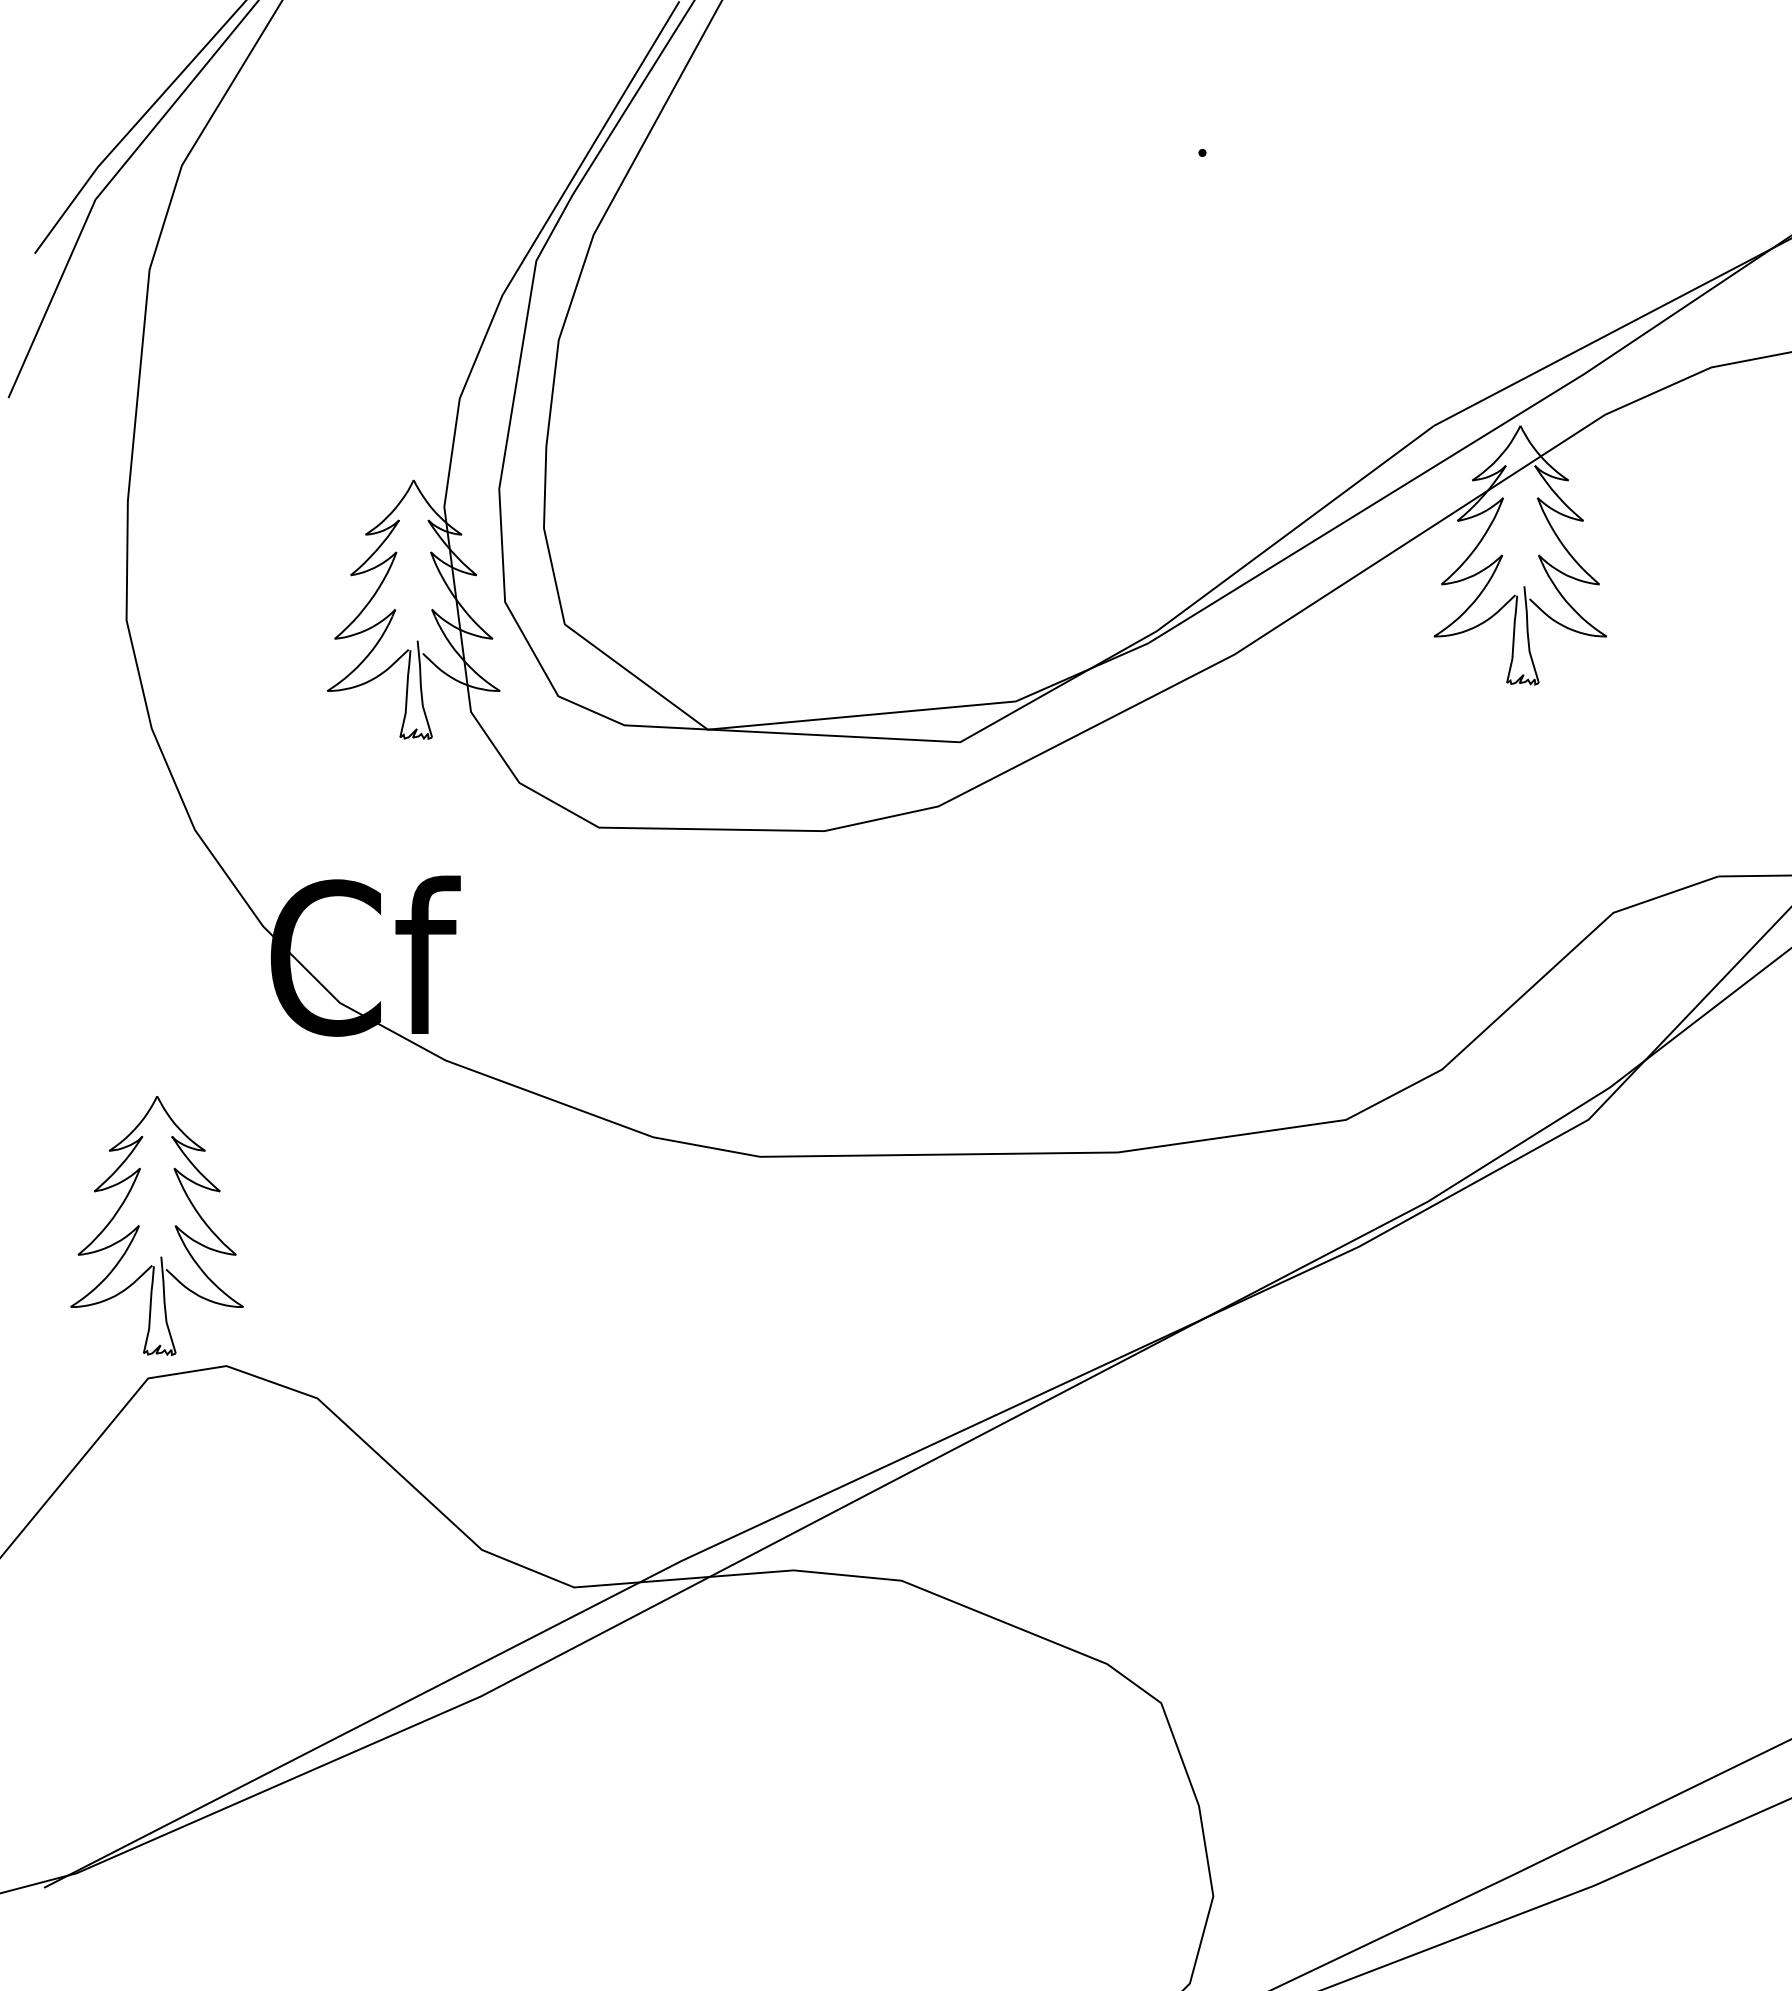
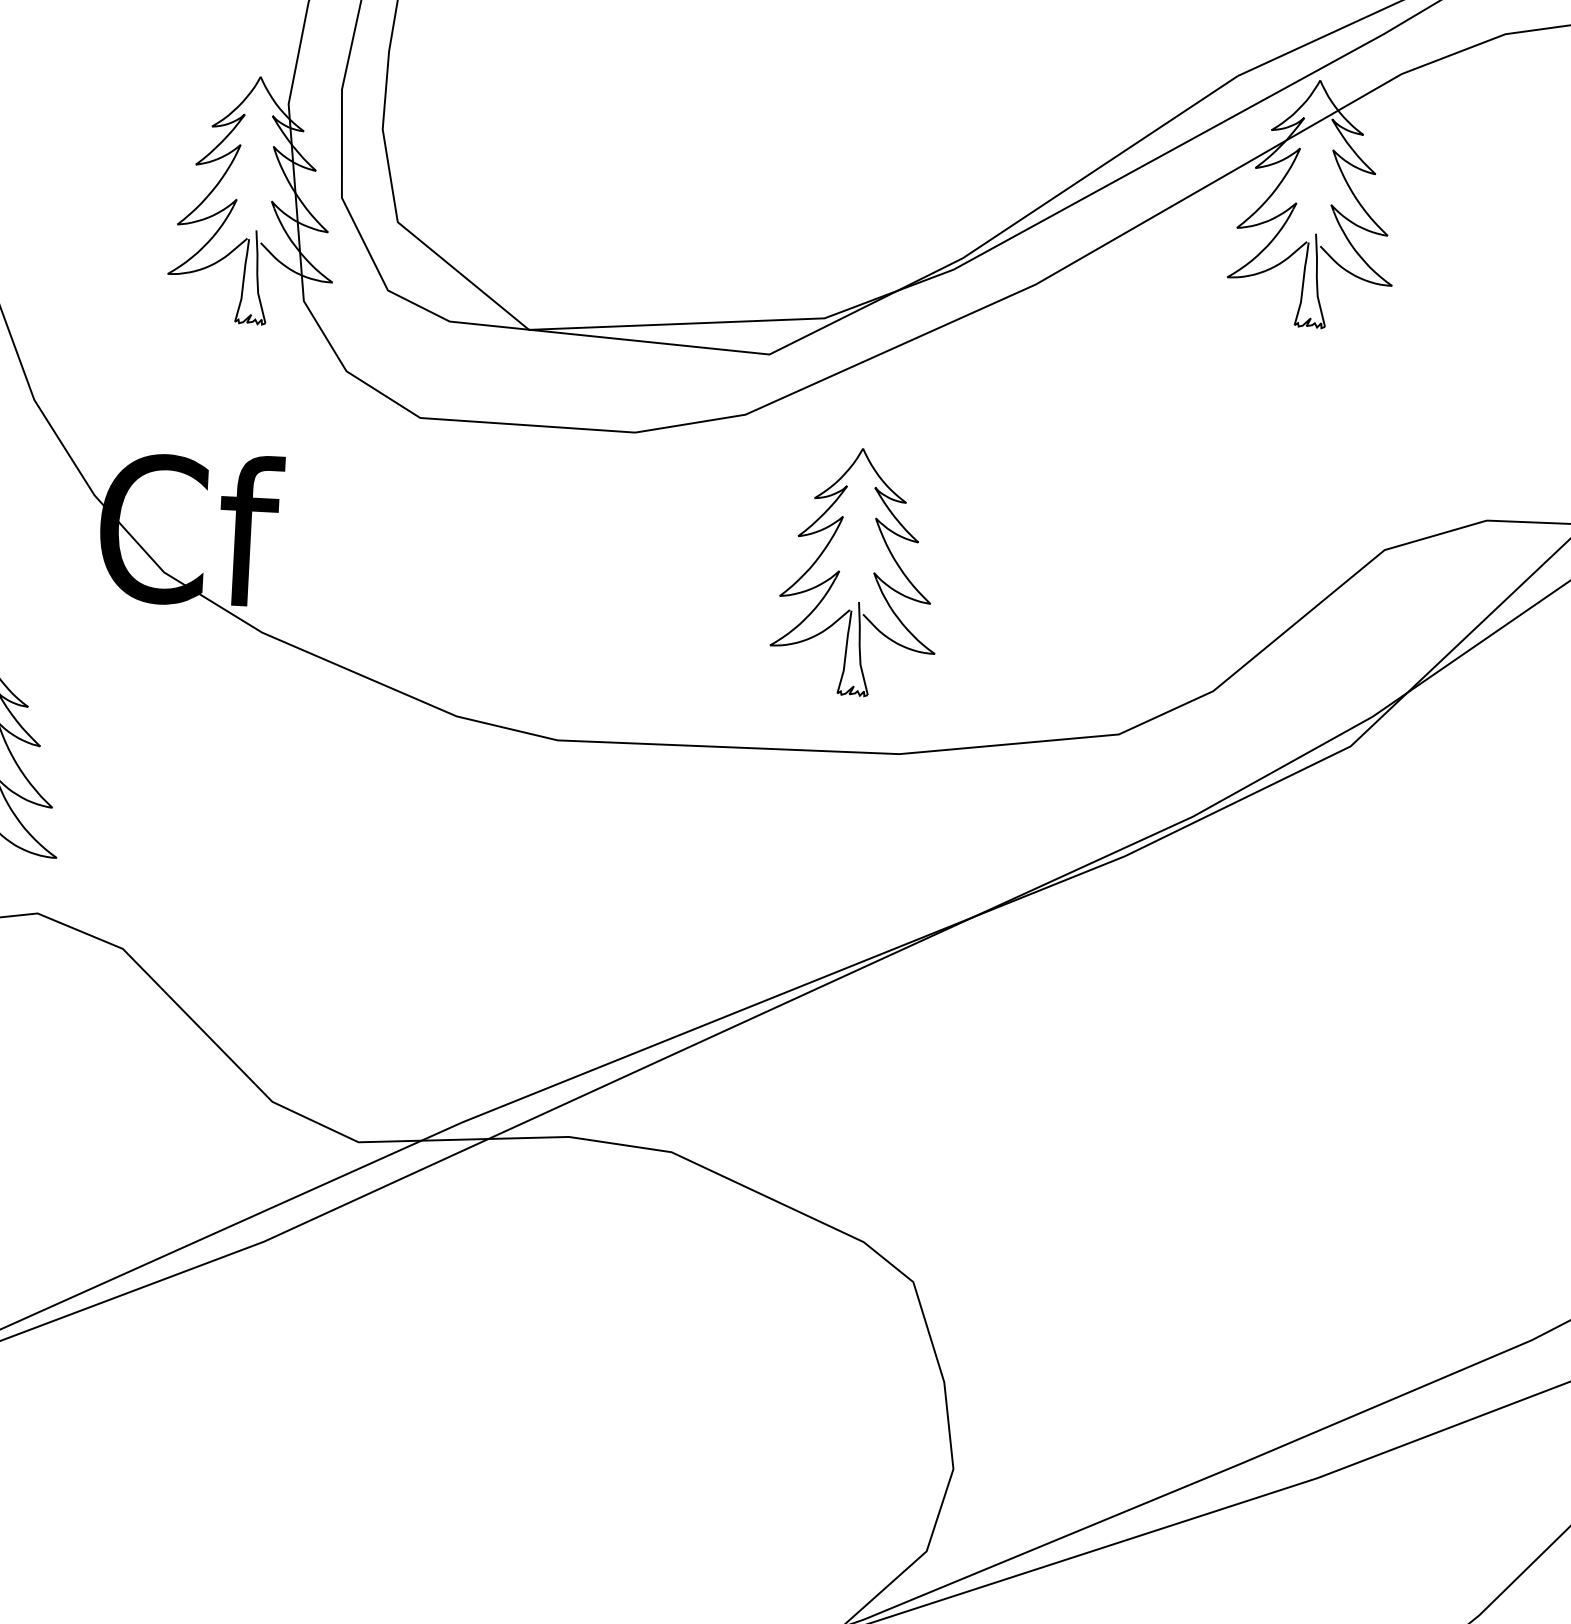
part: (1045, 964) -> (839, 571), added

